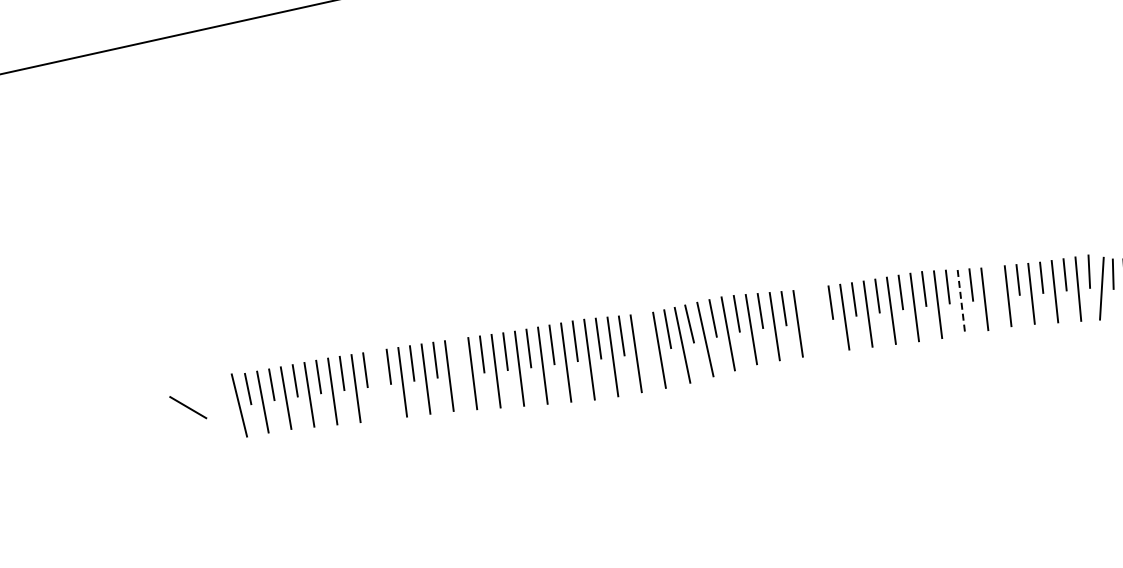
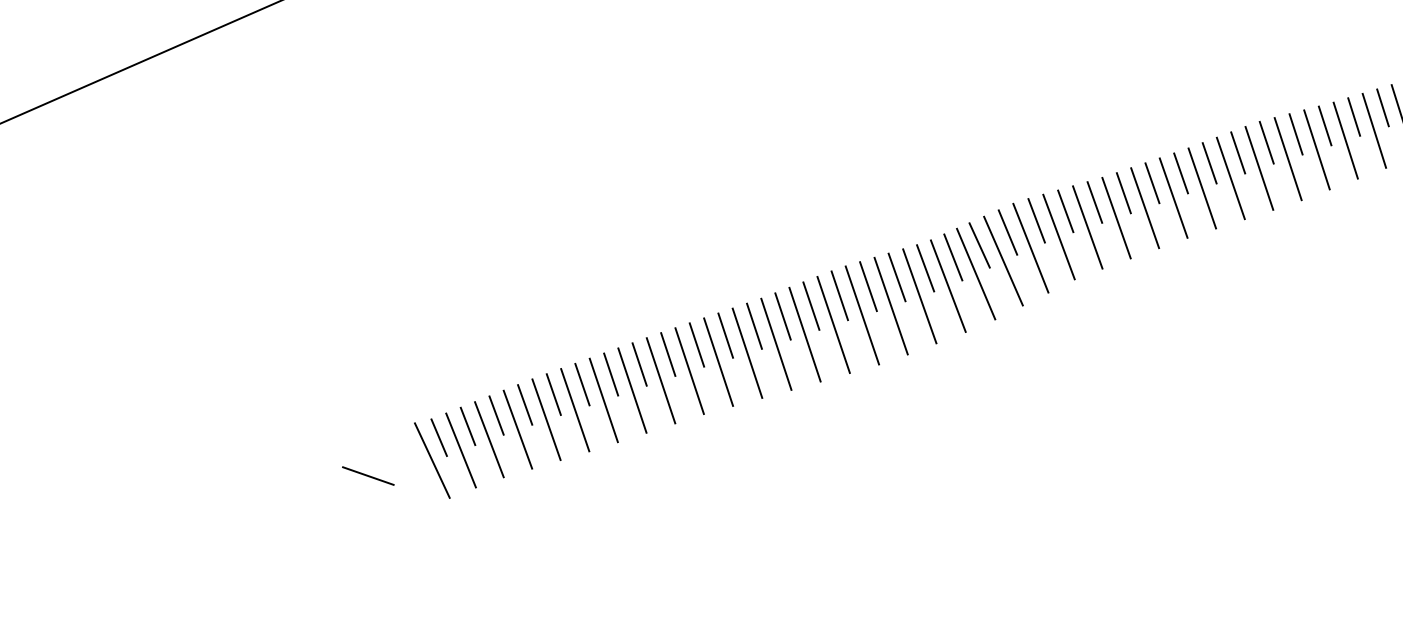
line: (994, 282) -> (1353, 116), added
line: (961, 302) -> (1317, 150), dashed -> solid
line: (807, 305) -> (1123, 192), added
line: (821, 320) -> (1145, 208), added
line: (644, 333) -> (925, 268), added
line: (458, 356) -> (696, 344), added
line: (378, 385) -> (602, 400), added

